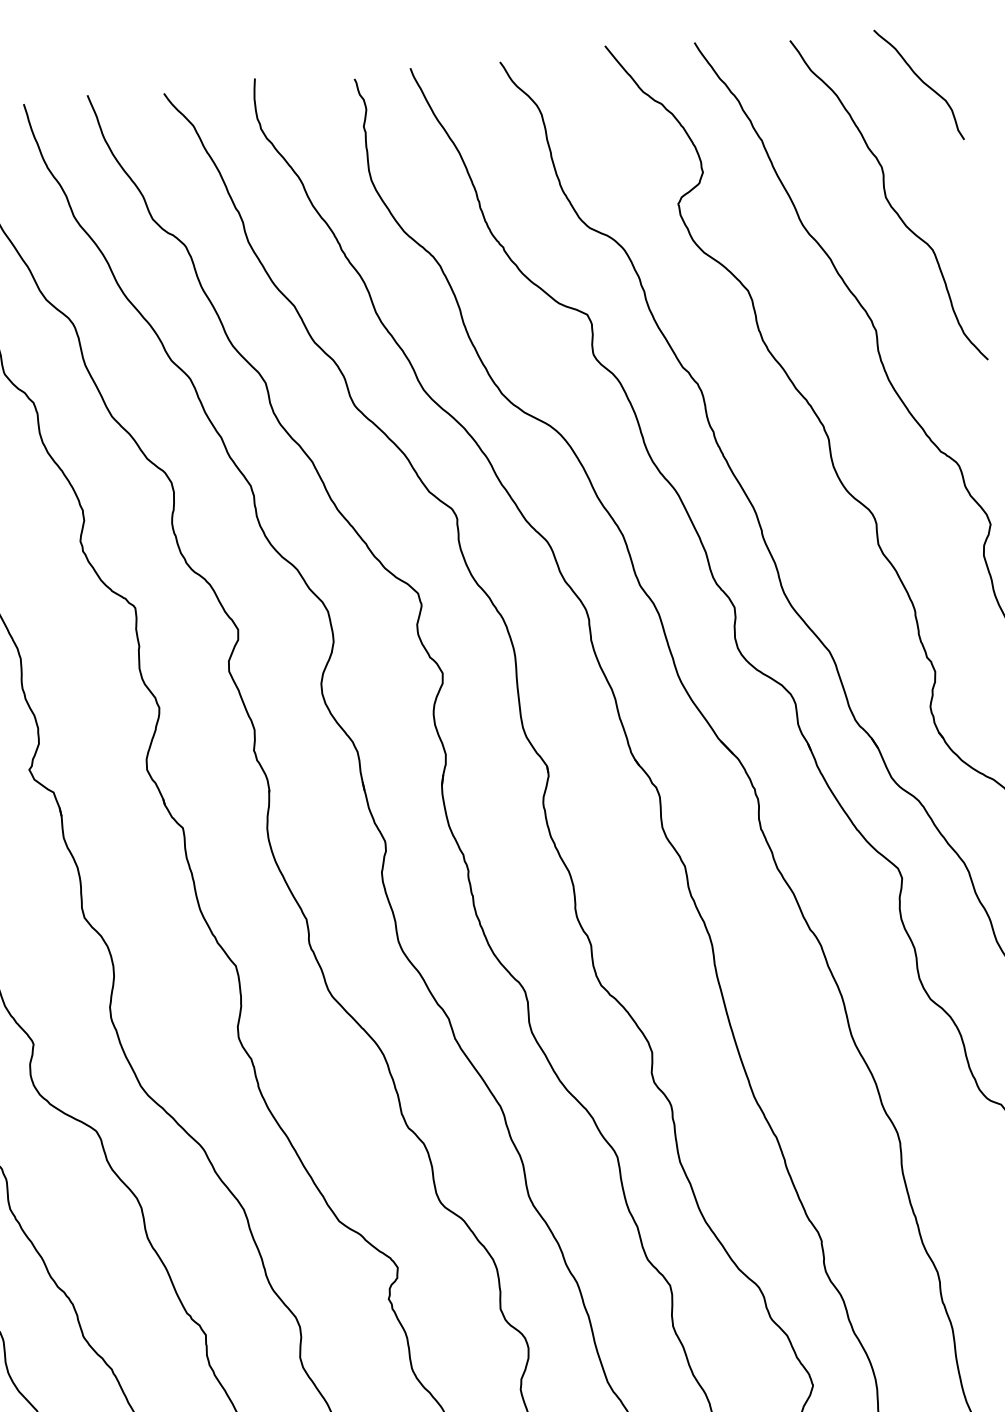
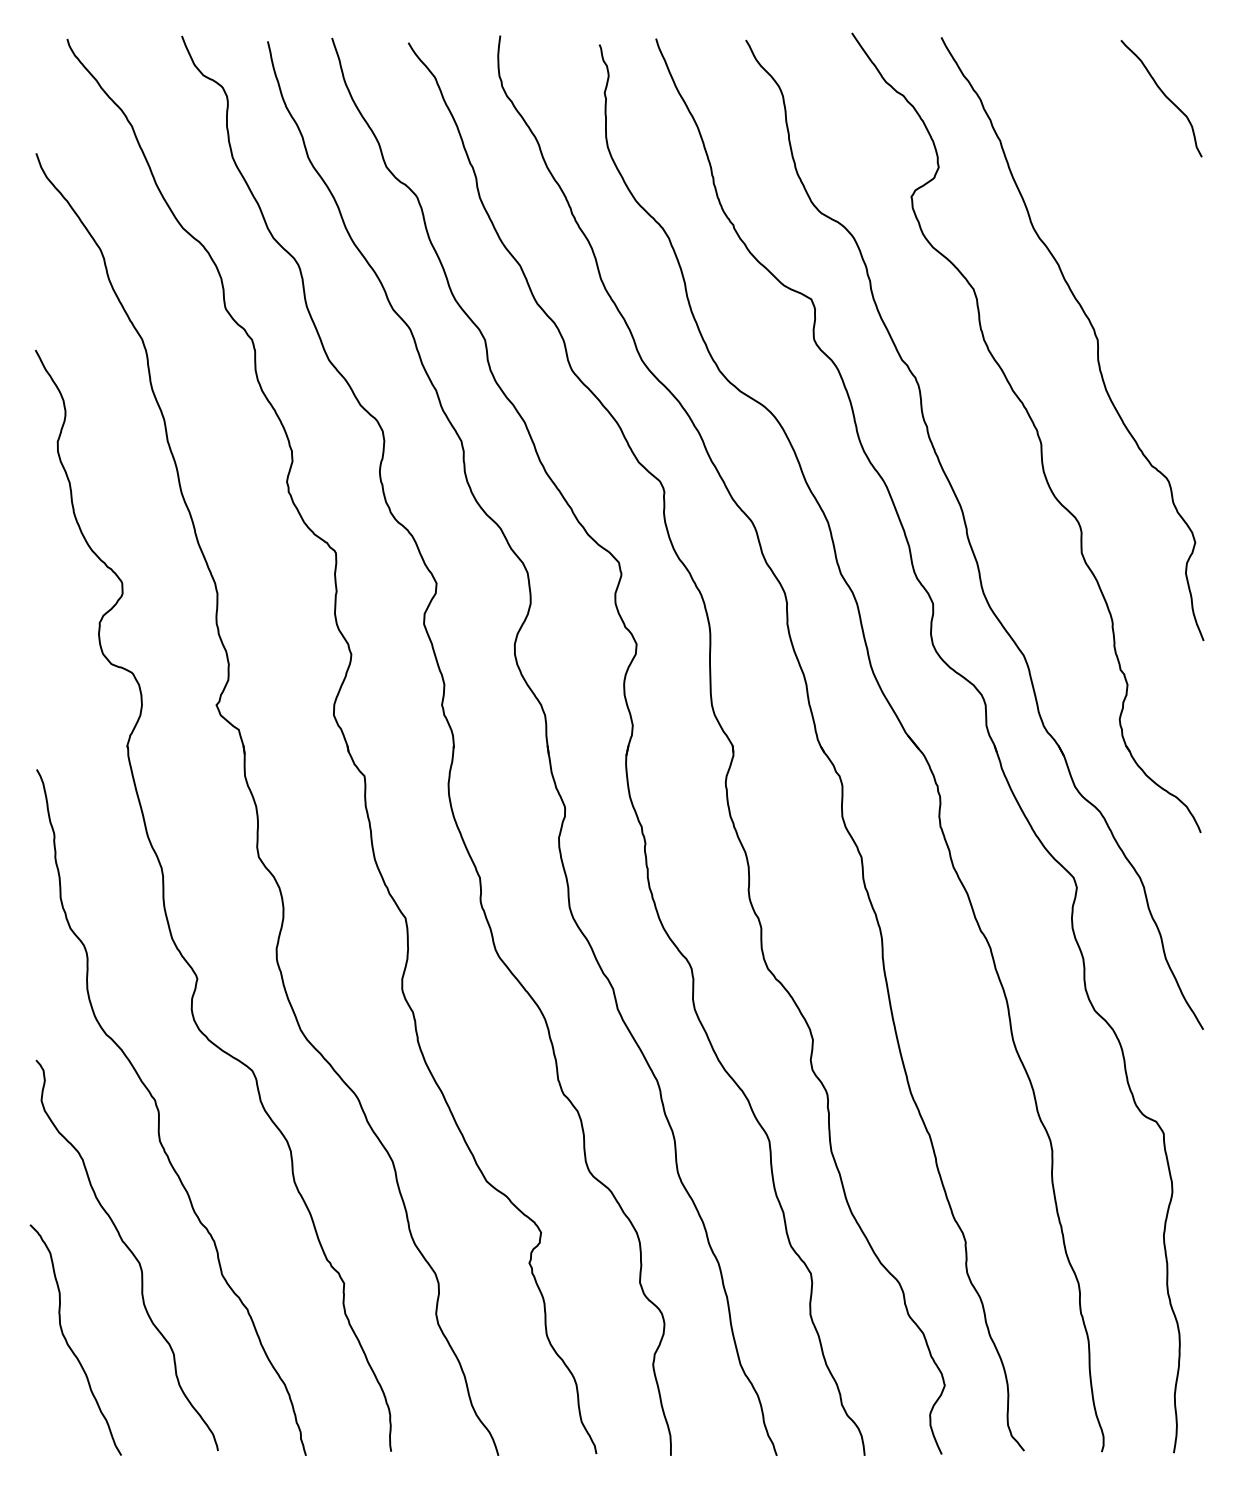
curve: (887, 199) -> (1120, 210), removed

